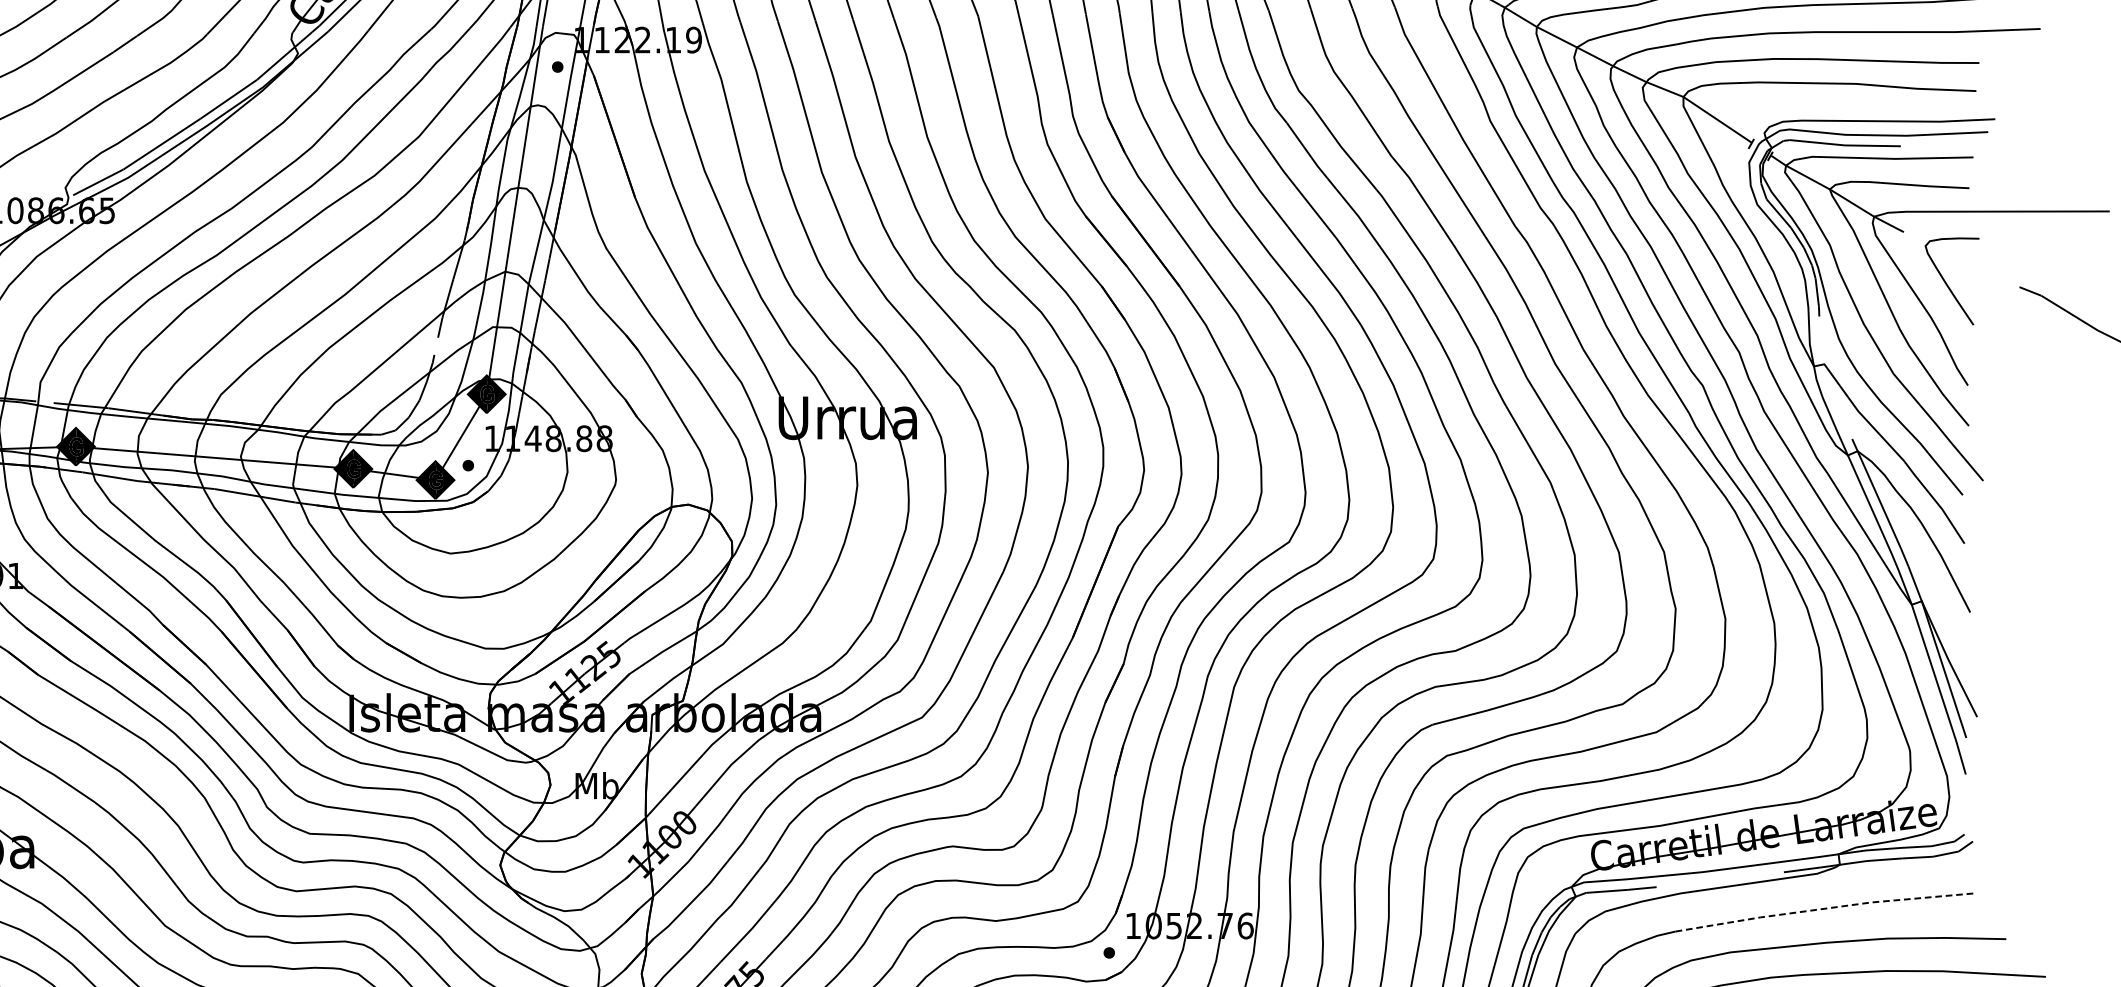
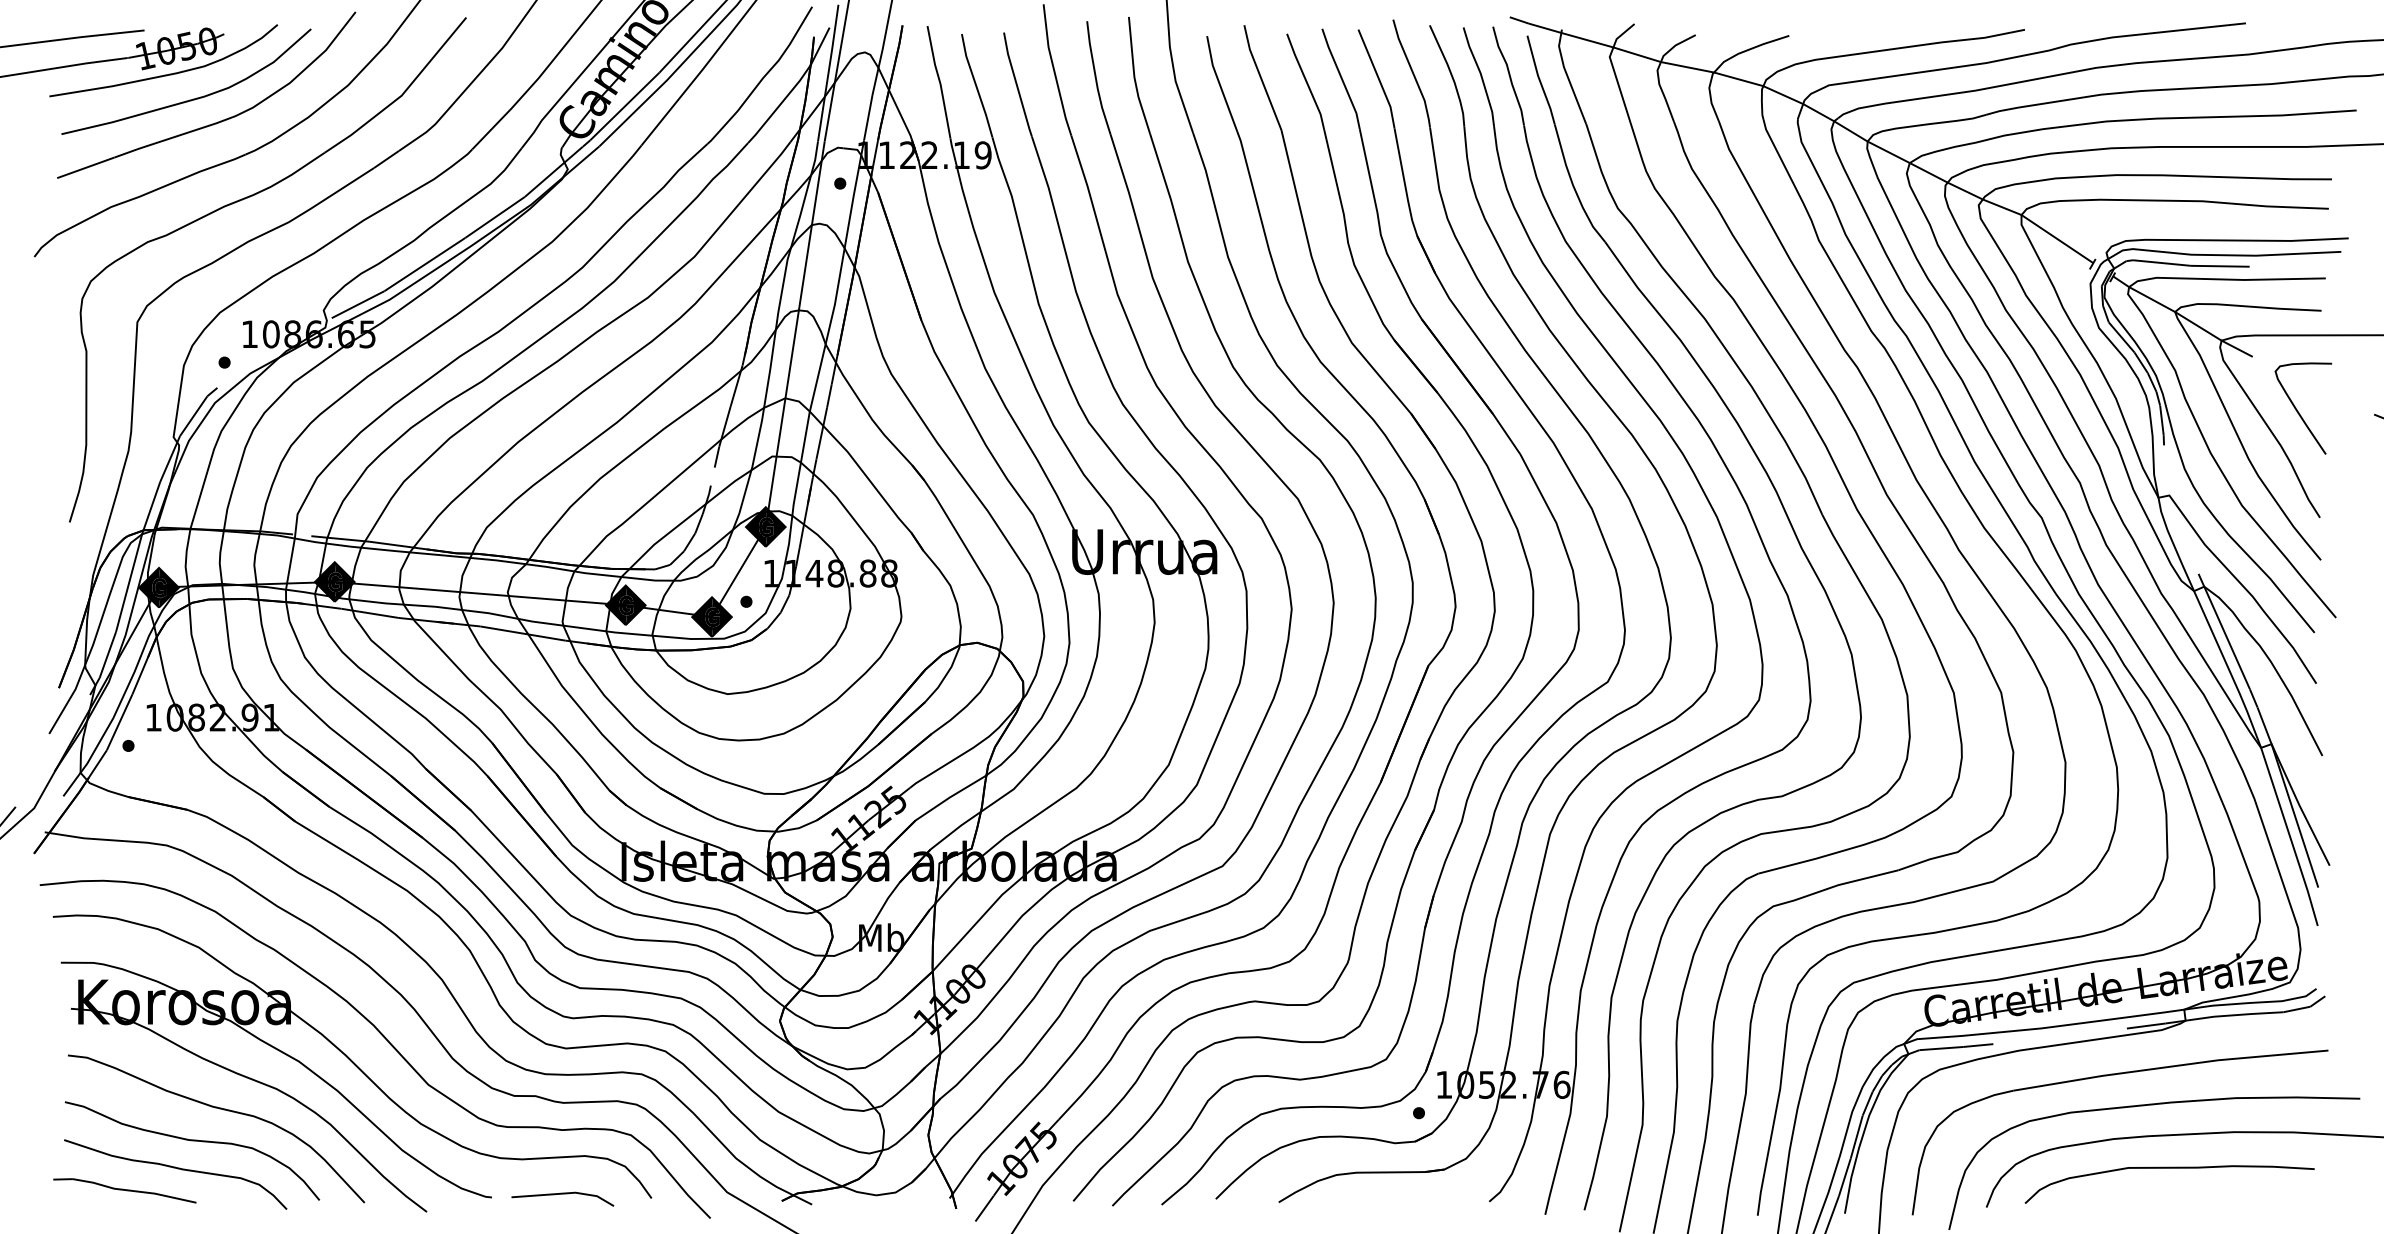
line: (1824, 908) -> (2169, 1066), dashed -> solid

